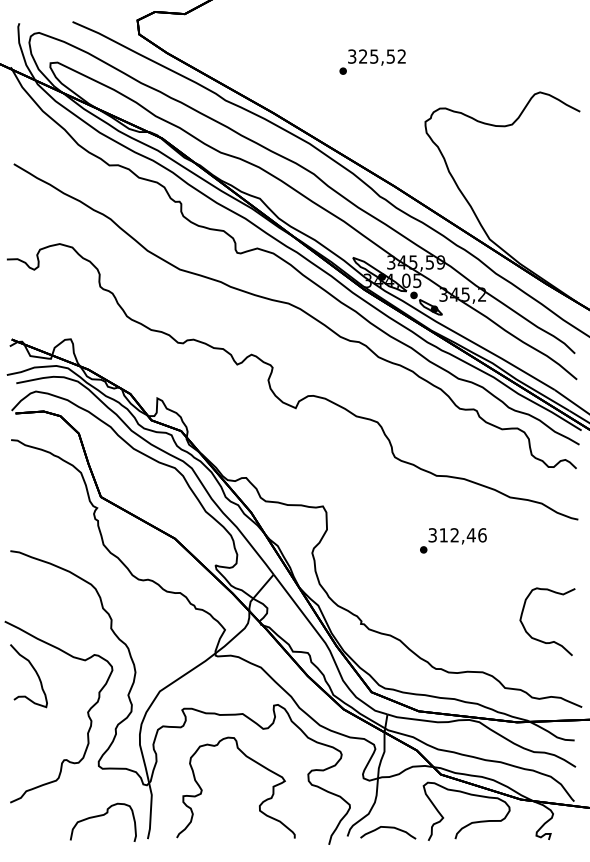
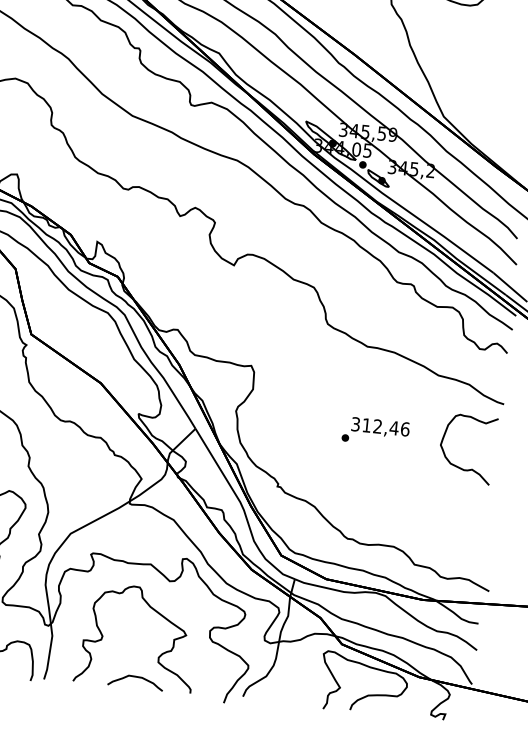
text: (453, 540) -> (375, 431), moved
curve: (542, 640) -> (460, 467), moved
curve: (388, 828) -> (136, 678), moved

